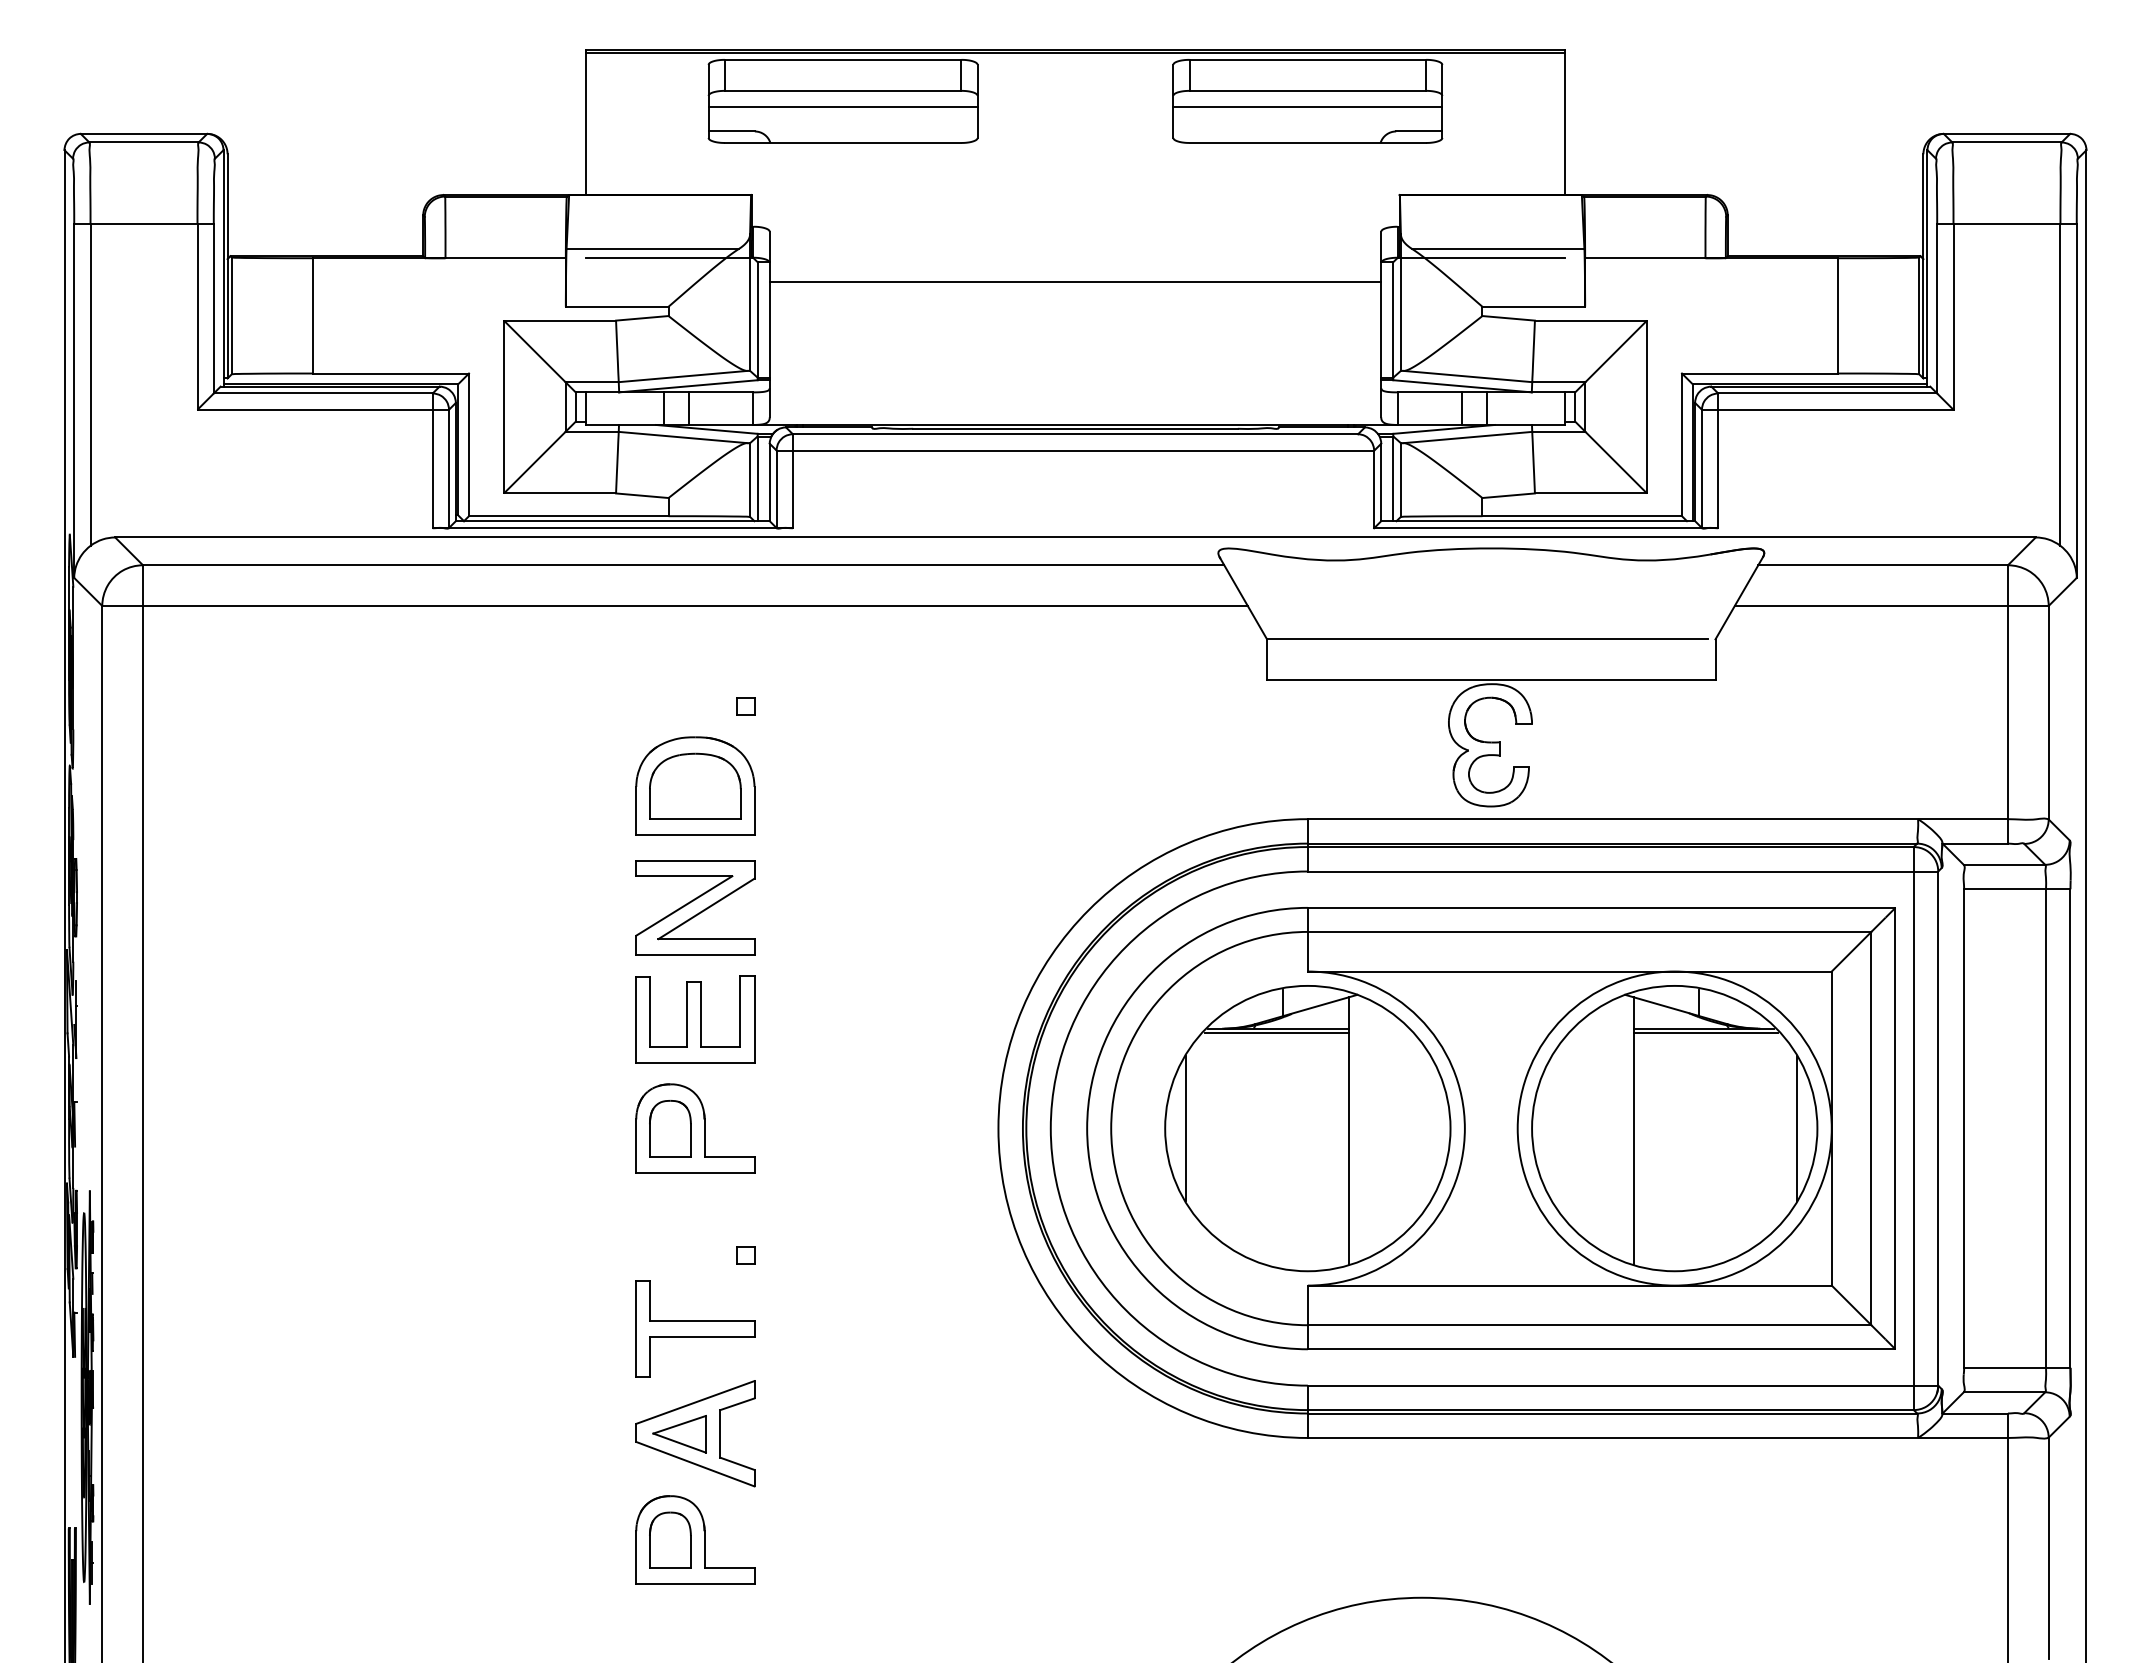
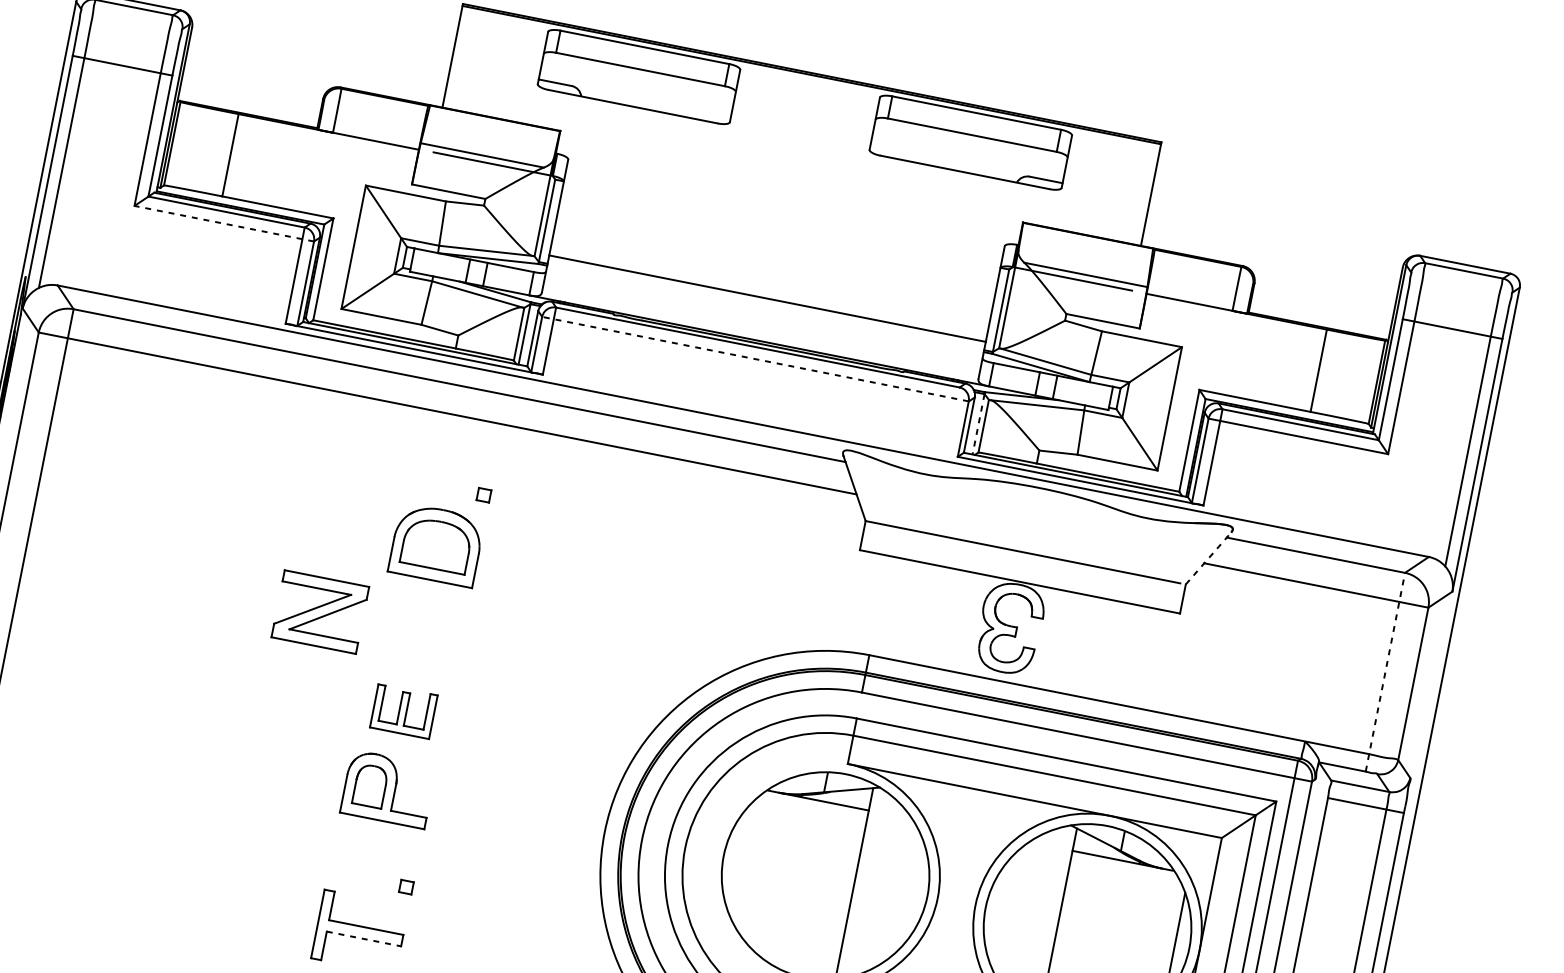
line: (842, 107) -> (637, 81), removed
line: (1307, 107) -> (969, 147), removed
line: (1075, 281) -> (767, 298), moved
line: (323, 409) -> (224, 223), solid -> dashed
line: (1075, 450) -> (755, 359), solid -> dashed
line: (1393, 479) -> (978, 424), solid -> dashed
line: (1739, 597) -> (1208, 557), solid -> dashed
line: (2007, 703) -> (1385, 671), solid -> dashed
part: (695, 907) -> (320, 612), moved
part: (695, 1019) -> (403, 711), size x0.7
line: (1276, 1032) -> (816, 803), removed
line: (1705, 1032) -> (1123, 863), removed
line: (1185, 1128) -> (738, 858), removed
line: (702, 1336) -> (364, 938), solid -> dashed

